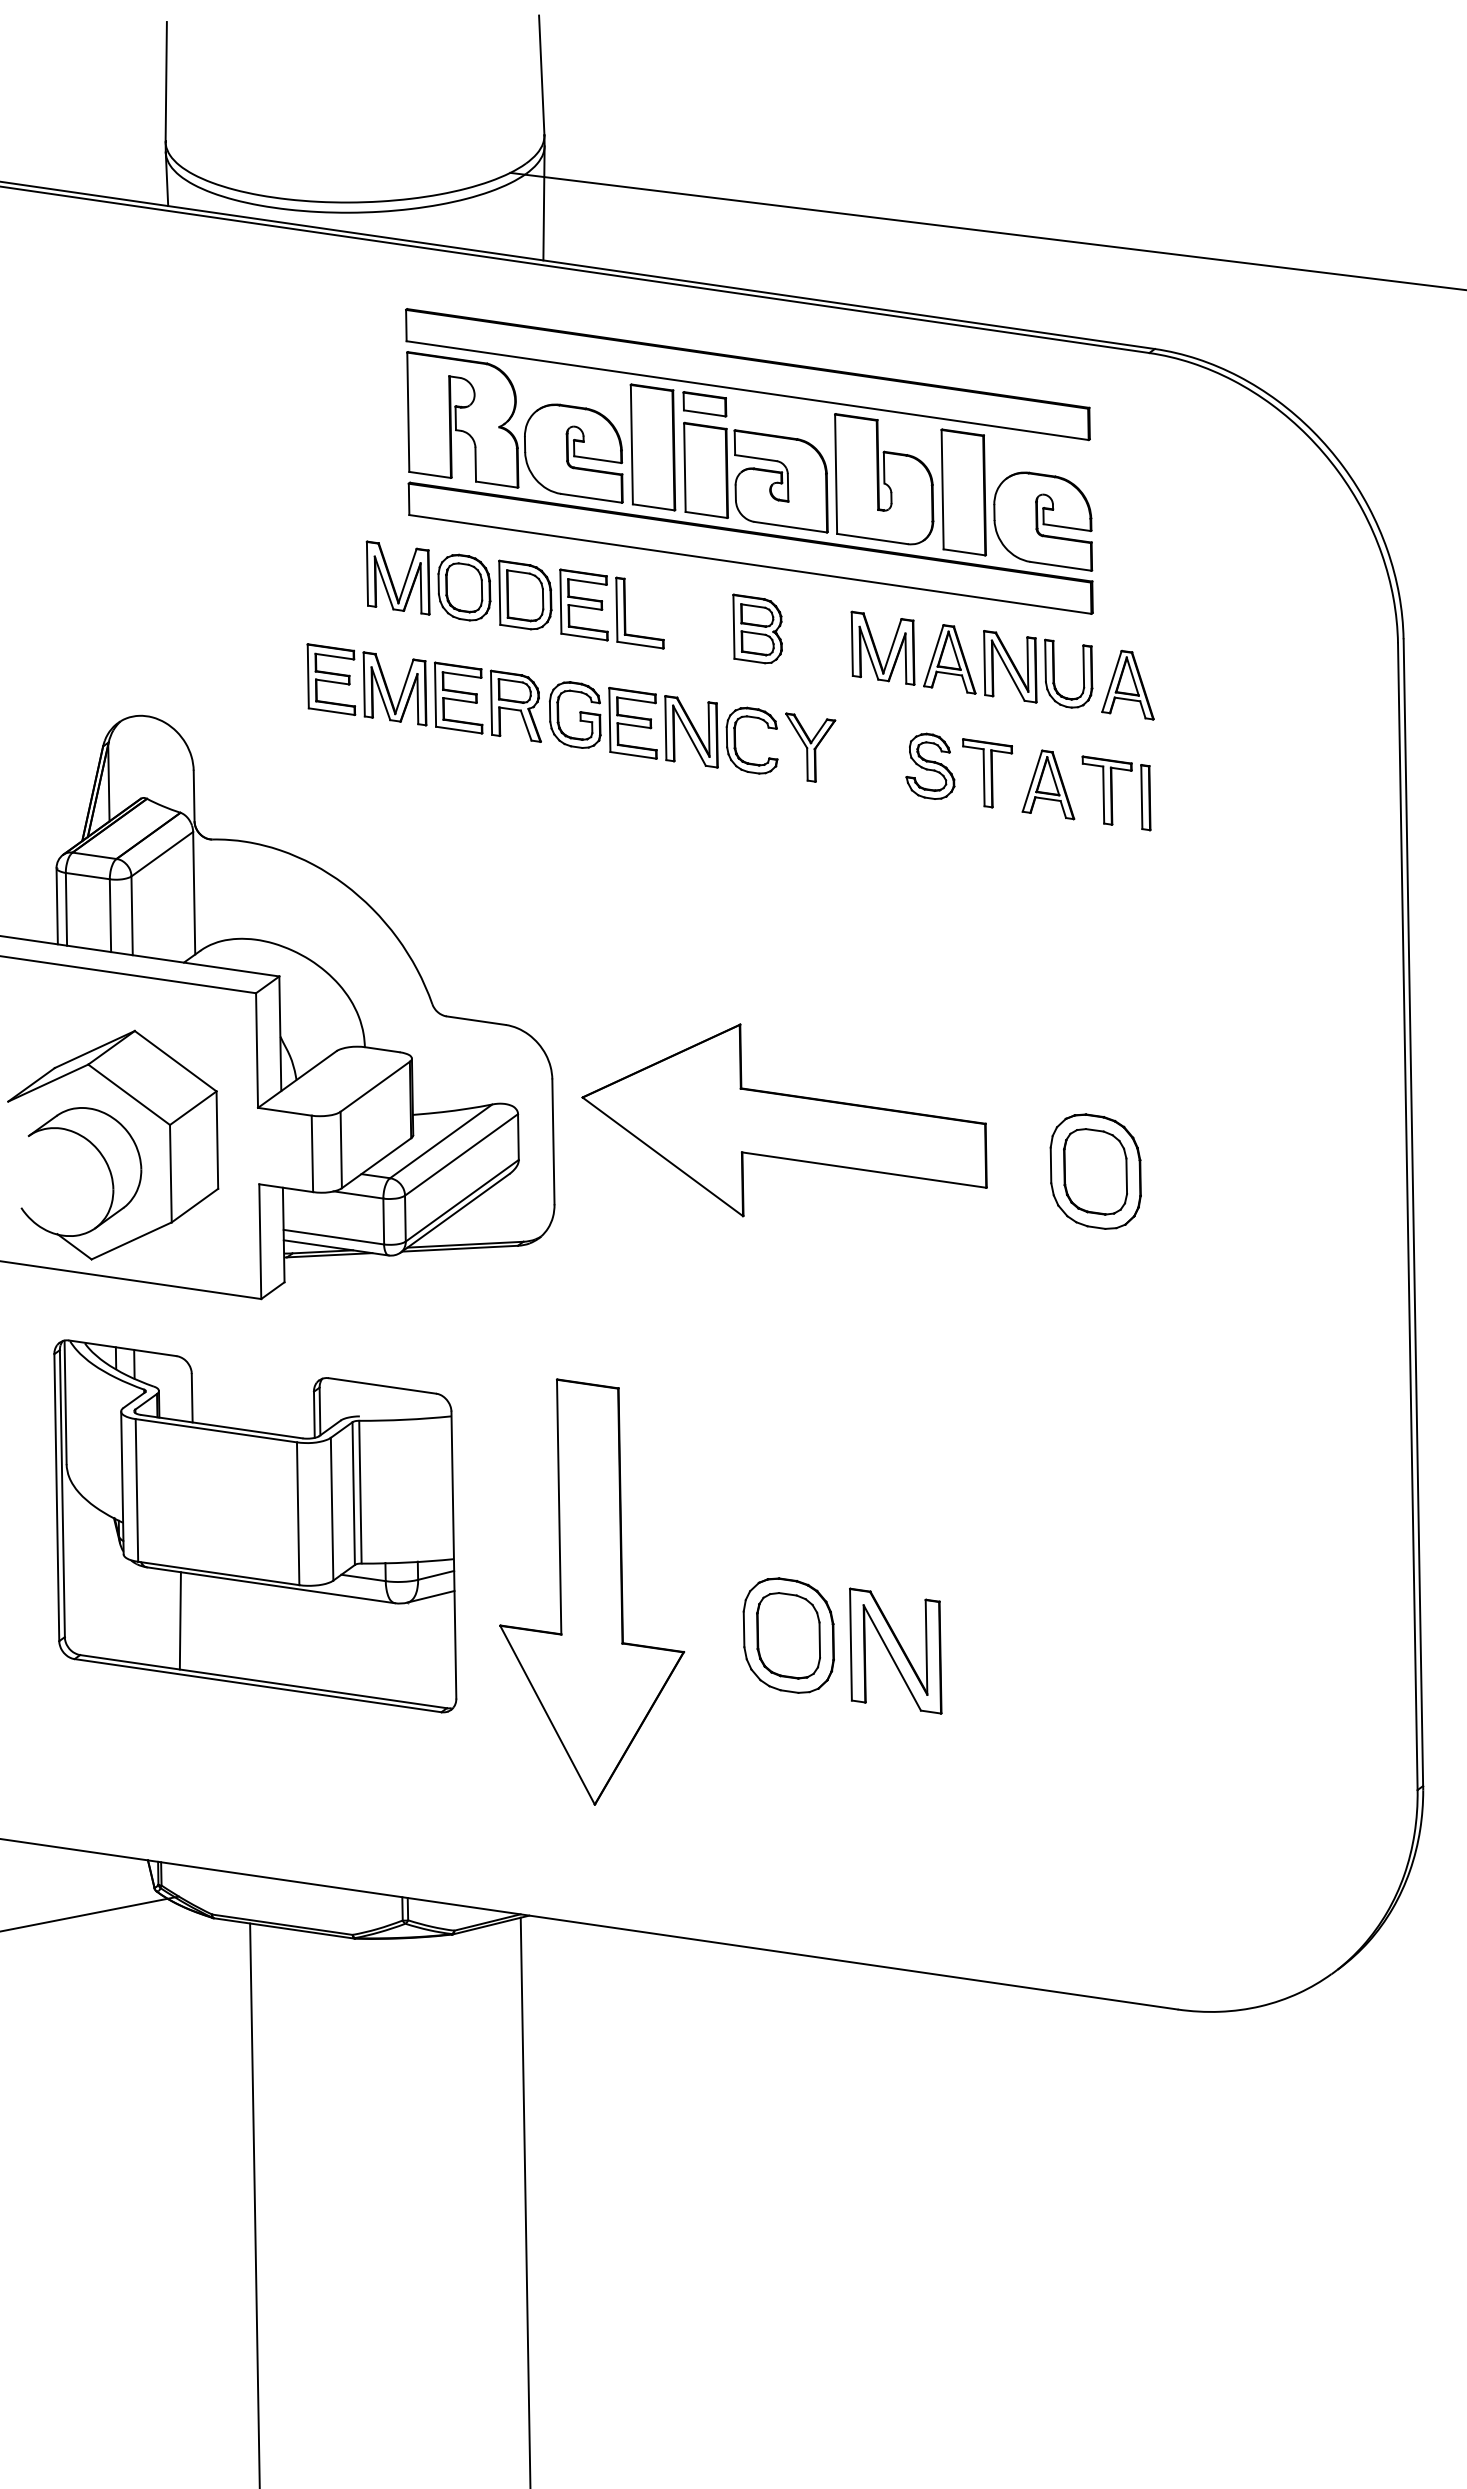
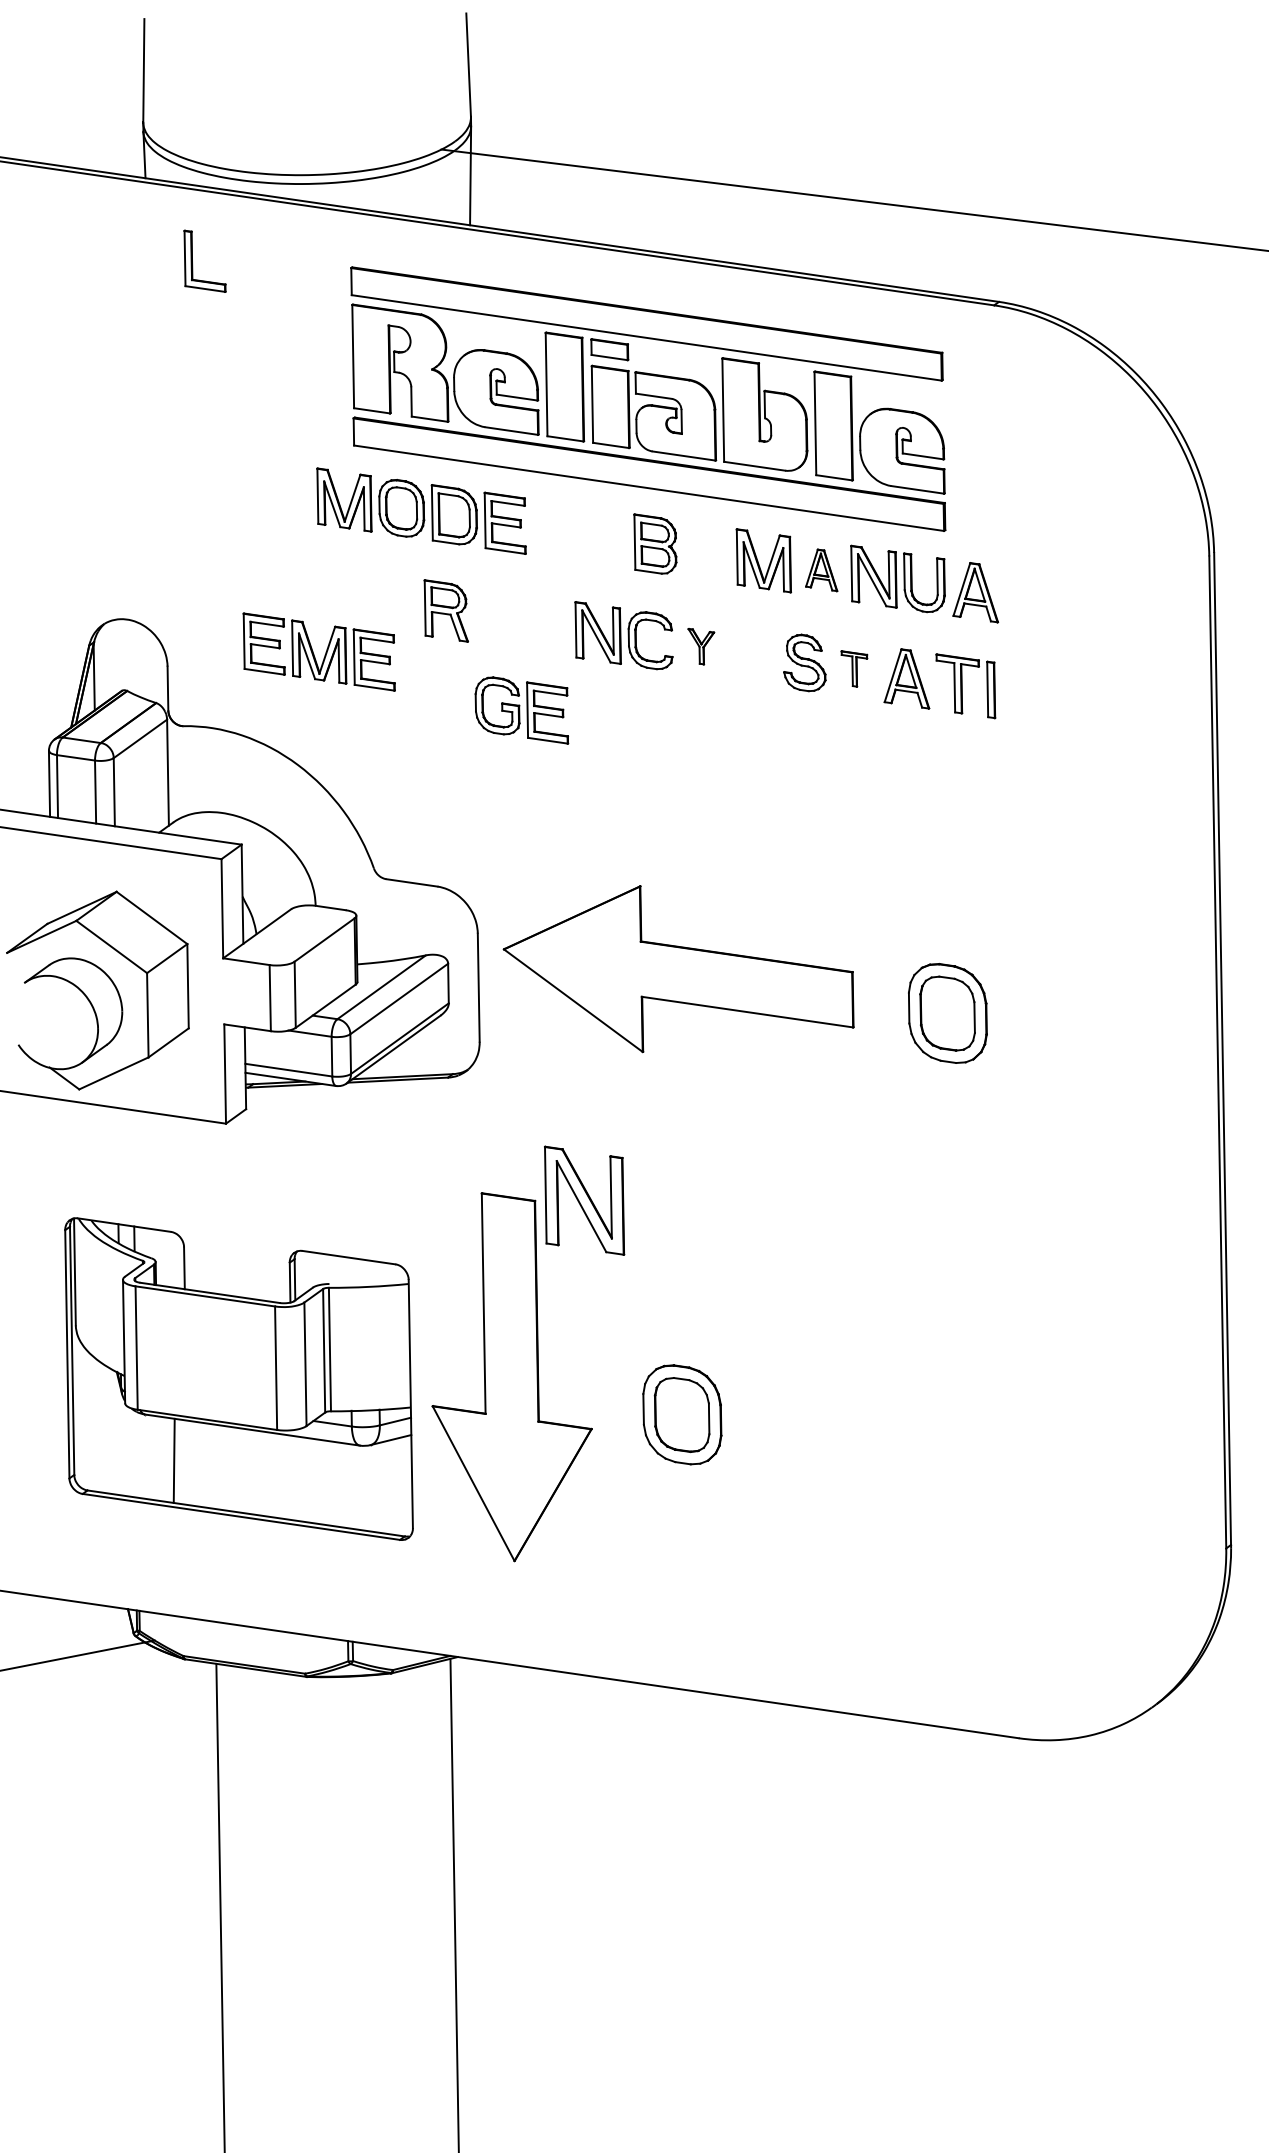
part: (625, 612) -> (192, 260), moved
part: (949, 659) -> (821, 570), size x0.7
part: (394, 688) -> (318, 651), moved
part: (602, 720) -> (521, 710), moved
part: (810, 747) -> (701, 646), size x0.6
part: (987, 773) -> (854, 669), size x0.6
part: (255, 1526) -> (239, 1379), moved
part: (895, 1650) -> (584, 1200), moved

